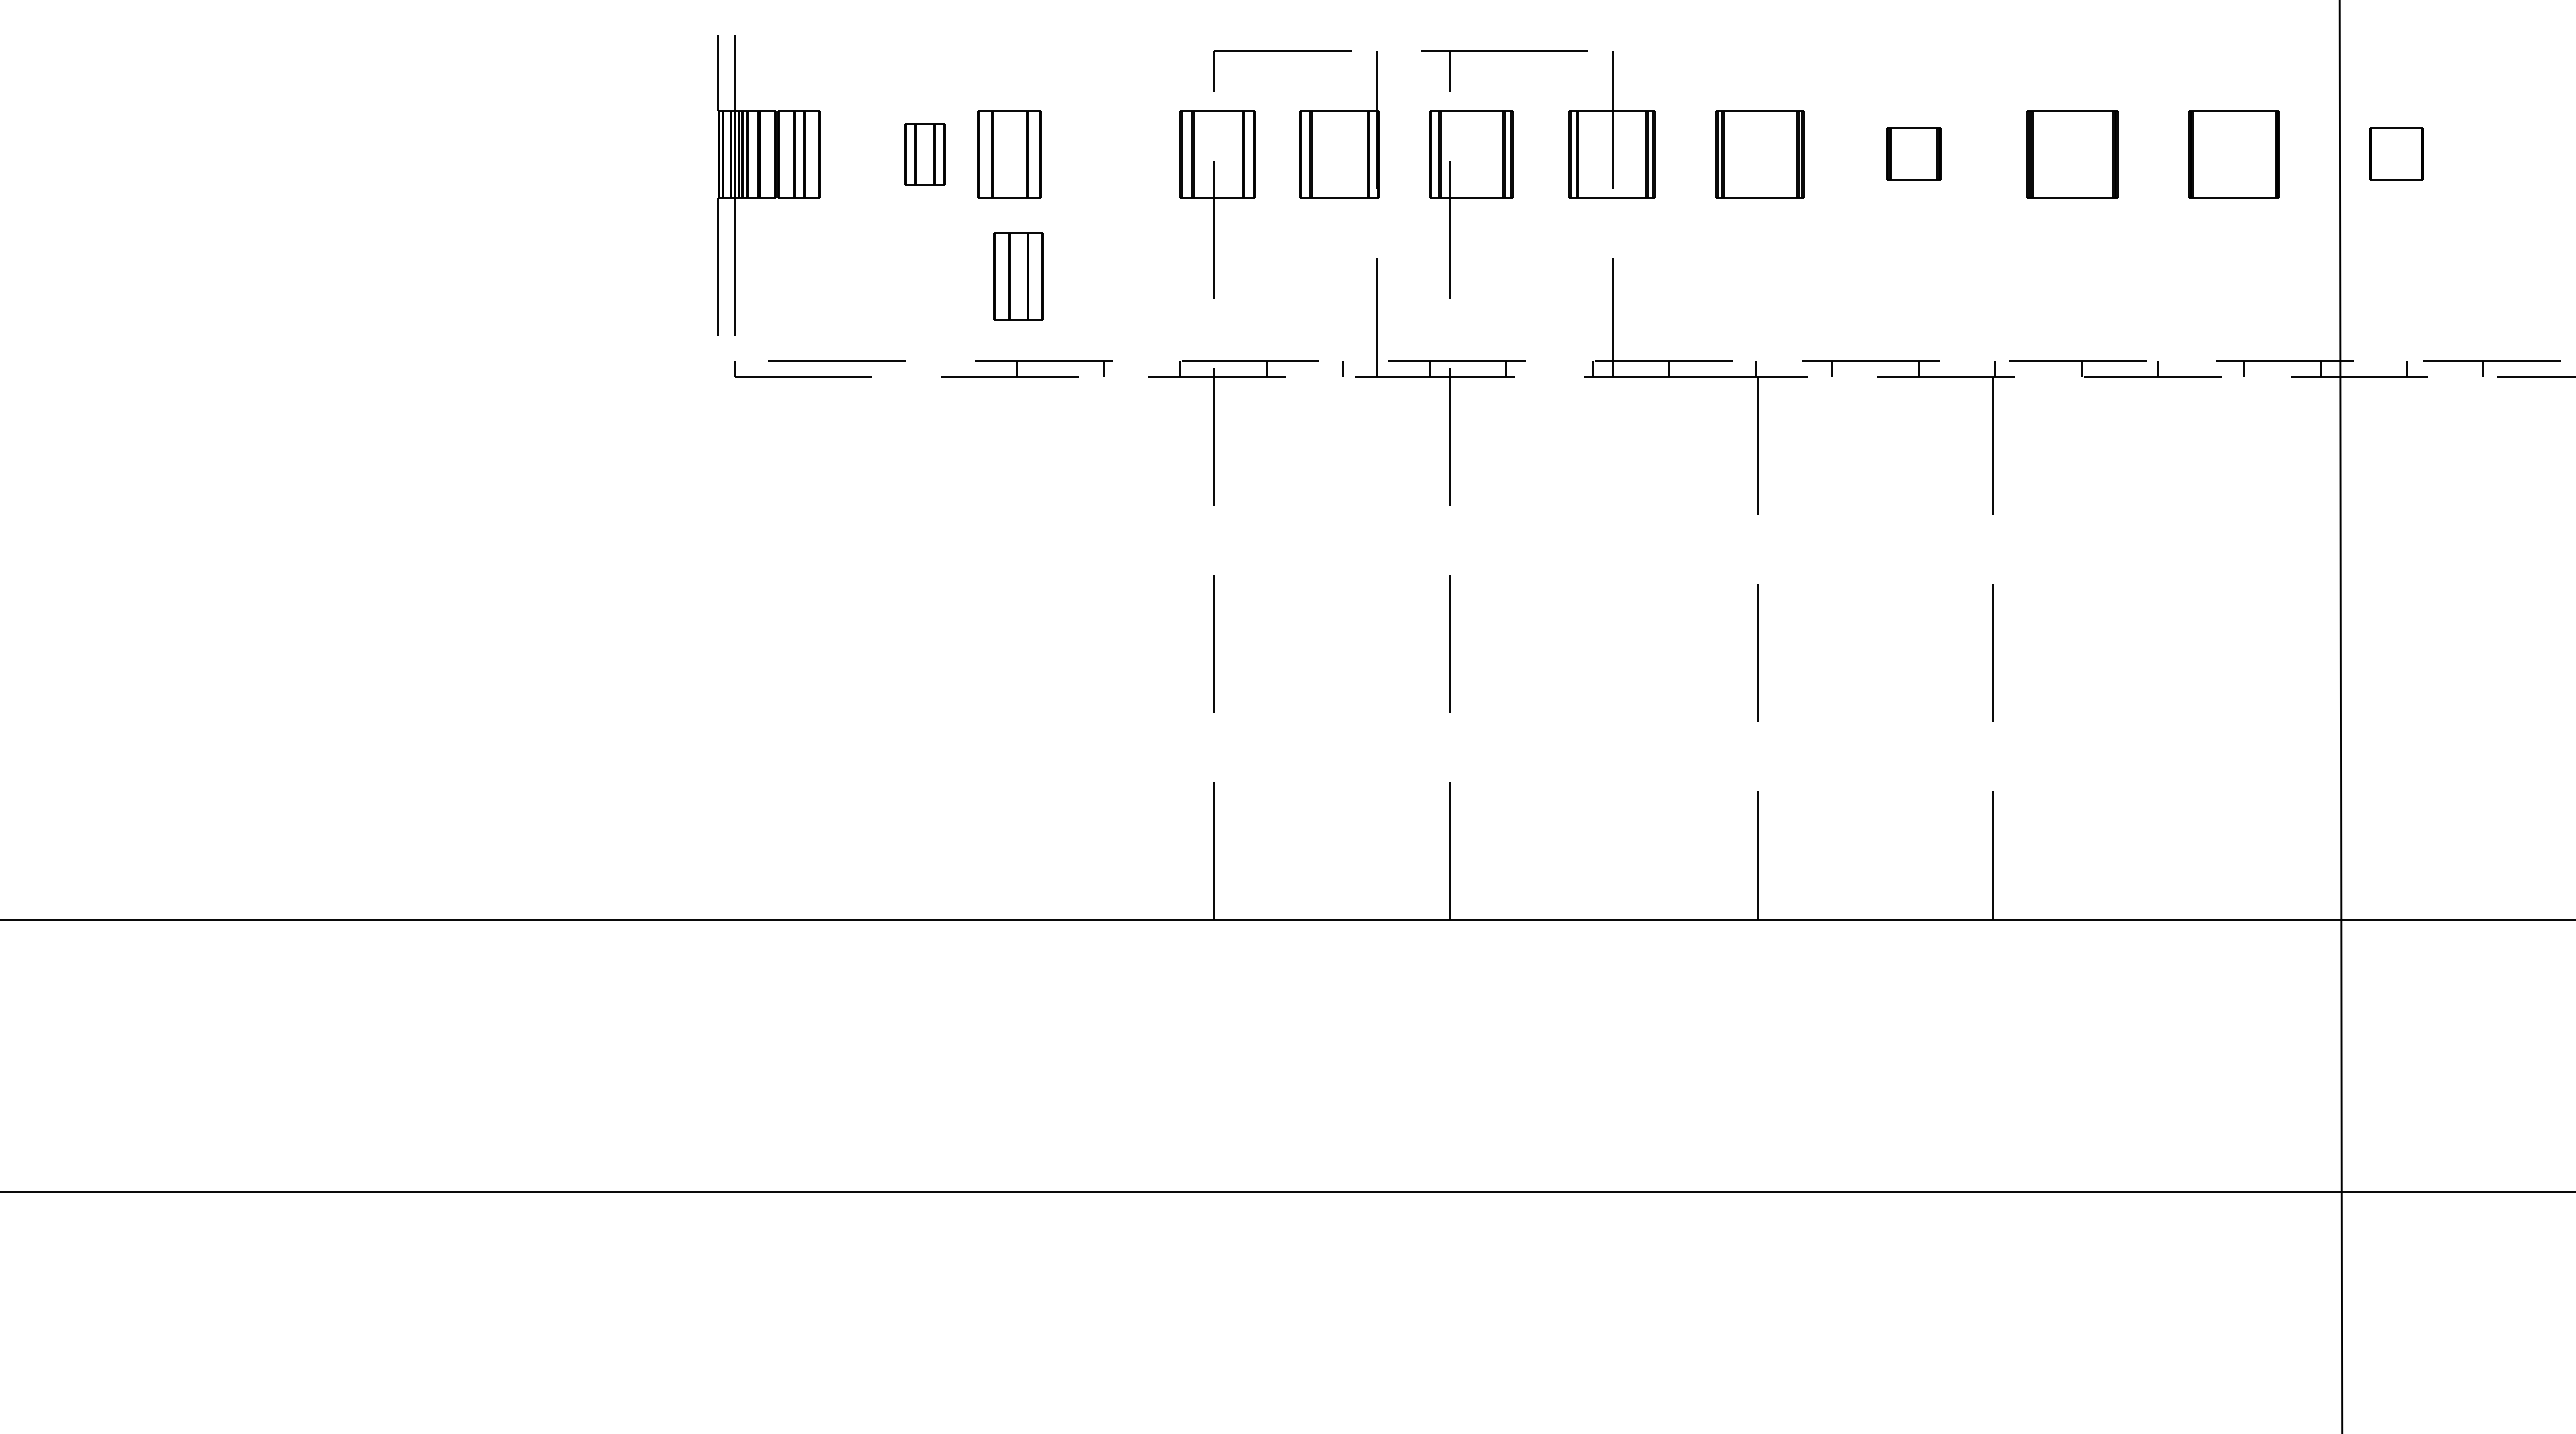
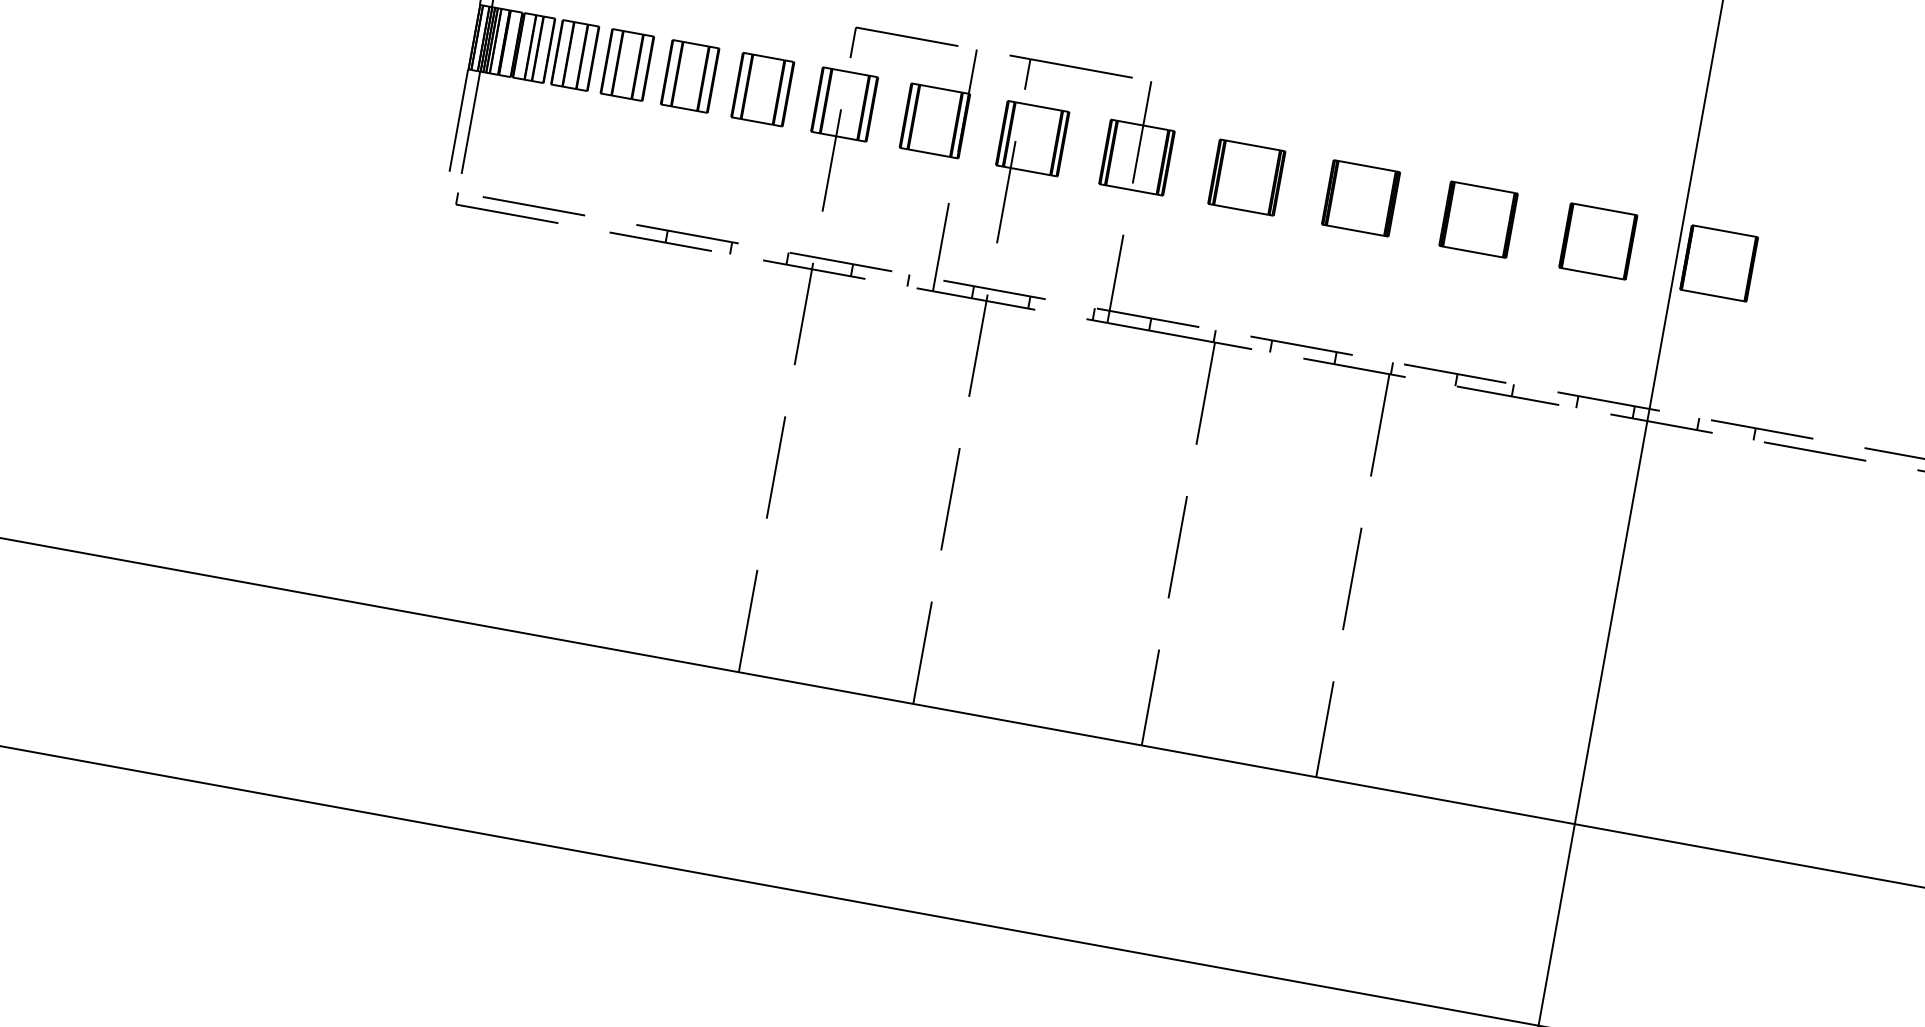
part: (924, 154) -> (627, 65), size x1.43
part: (1107, 154) -> (762, 89), added
part: (1913, 154) -> (1360, 198), size x1.67
part: (2396, 154) -> (1719, 263), size x1.67
part: (1018, 276) -> (575, 55), moved

